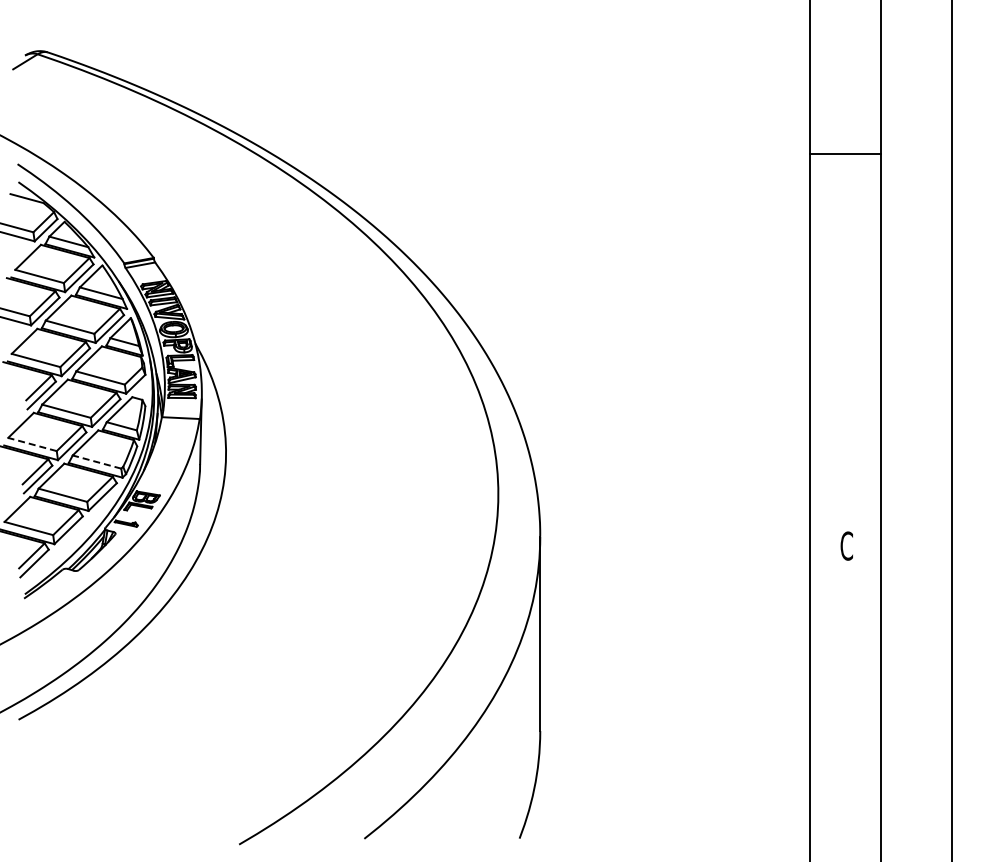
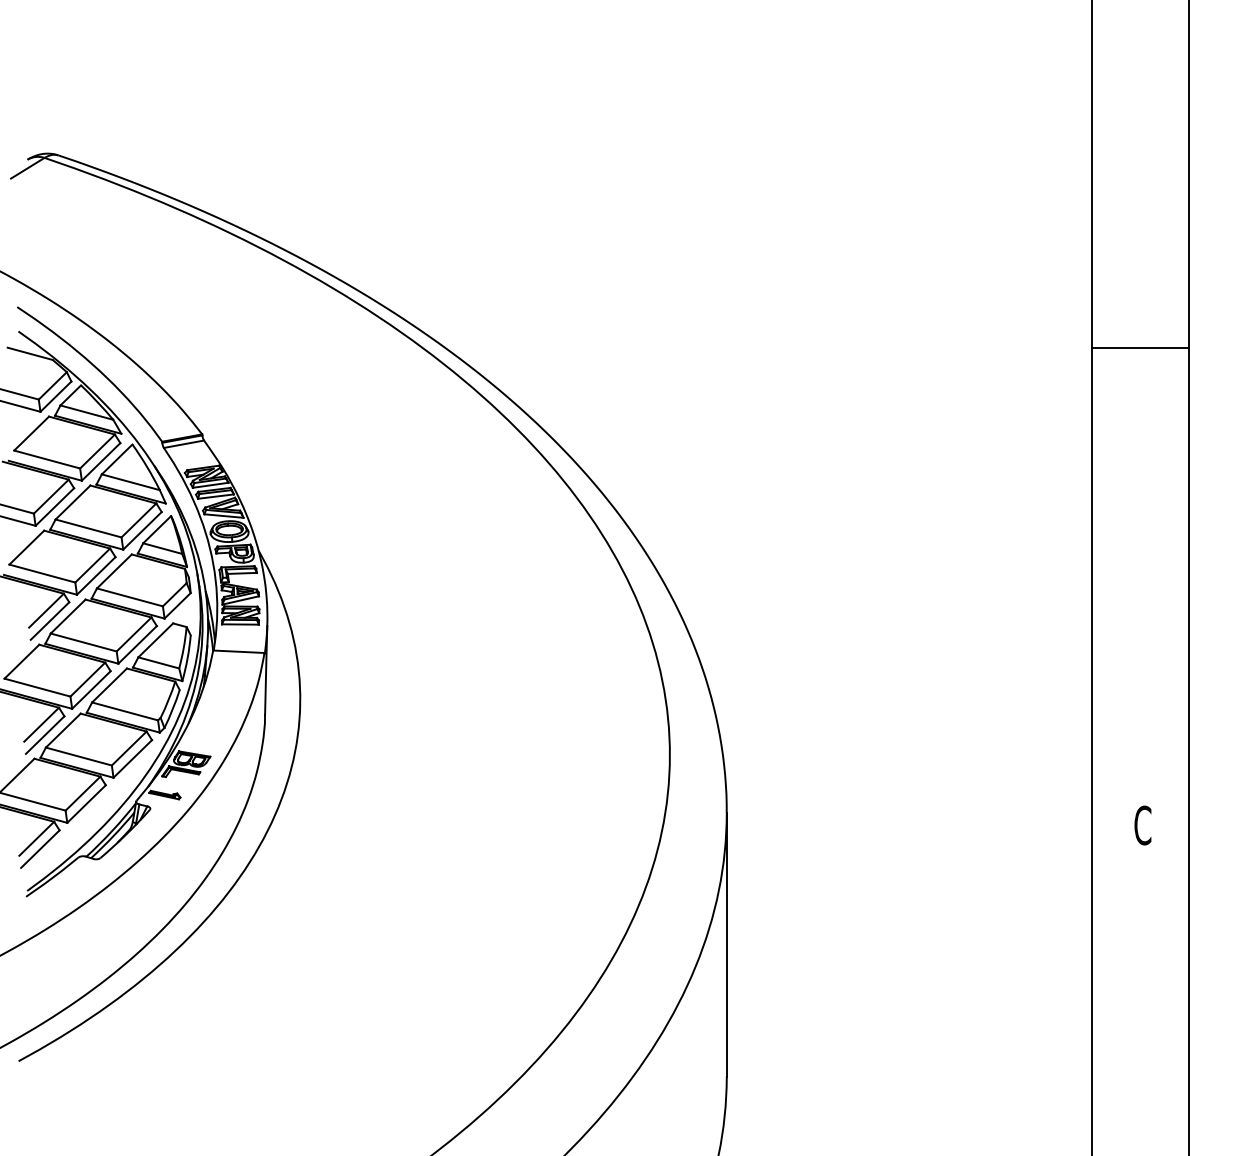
line: (844, 153) -> (1139, 348), moved
line: (32, 444) -> (37, 687), dashed -> solid
line: (96, 461) -> (124, 710), dashed -> solid

